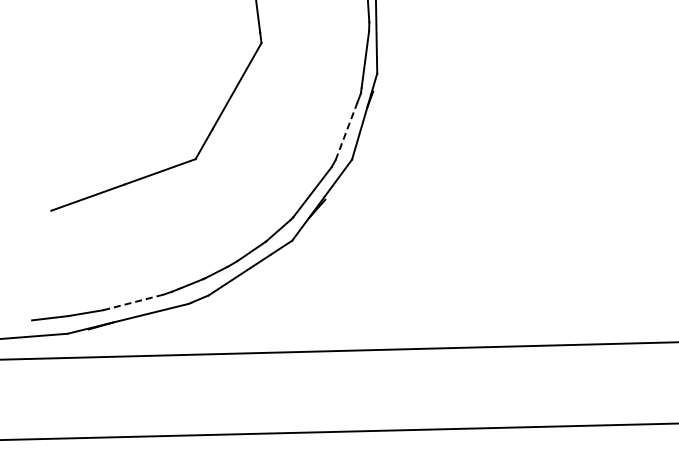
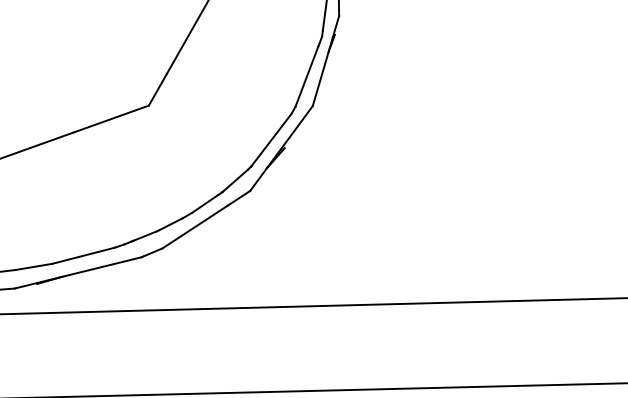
line: (346, 131) -> (306, 76), dashed -> solid
line: (133, 302) -> (83, 255), dashed -> solid

